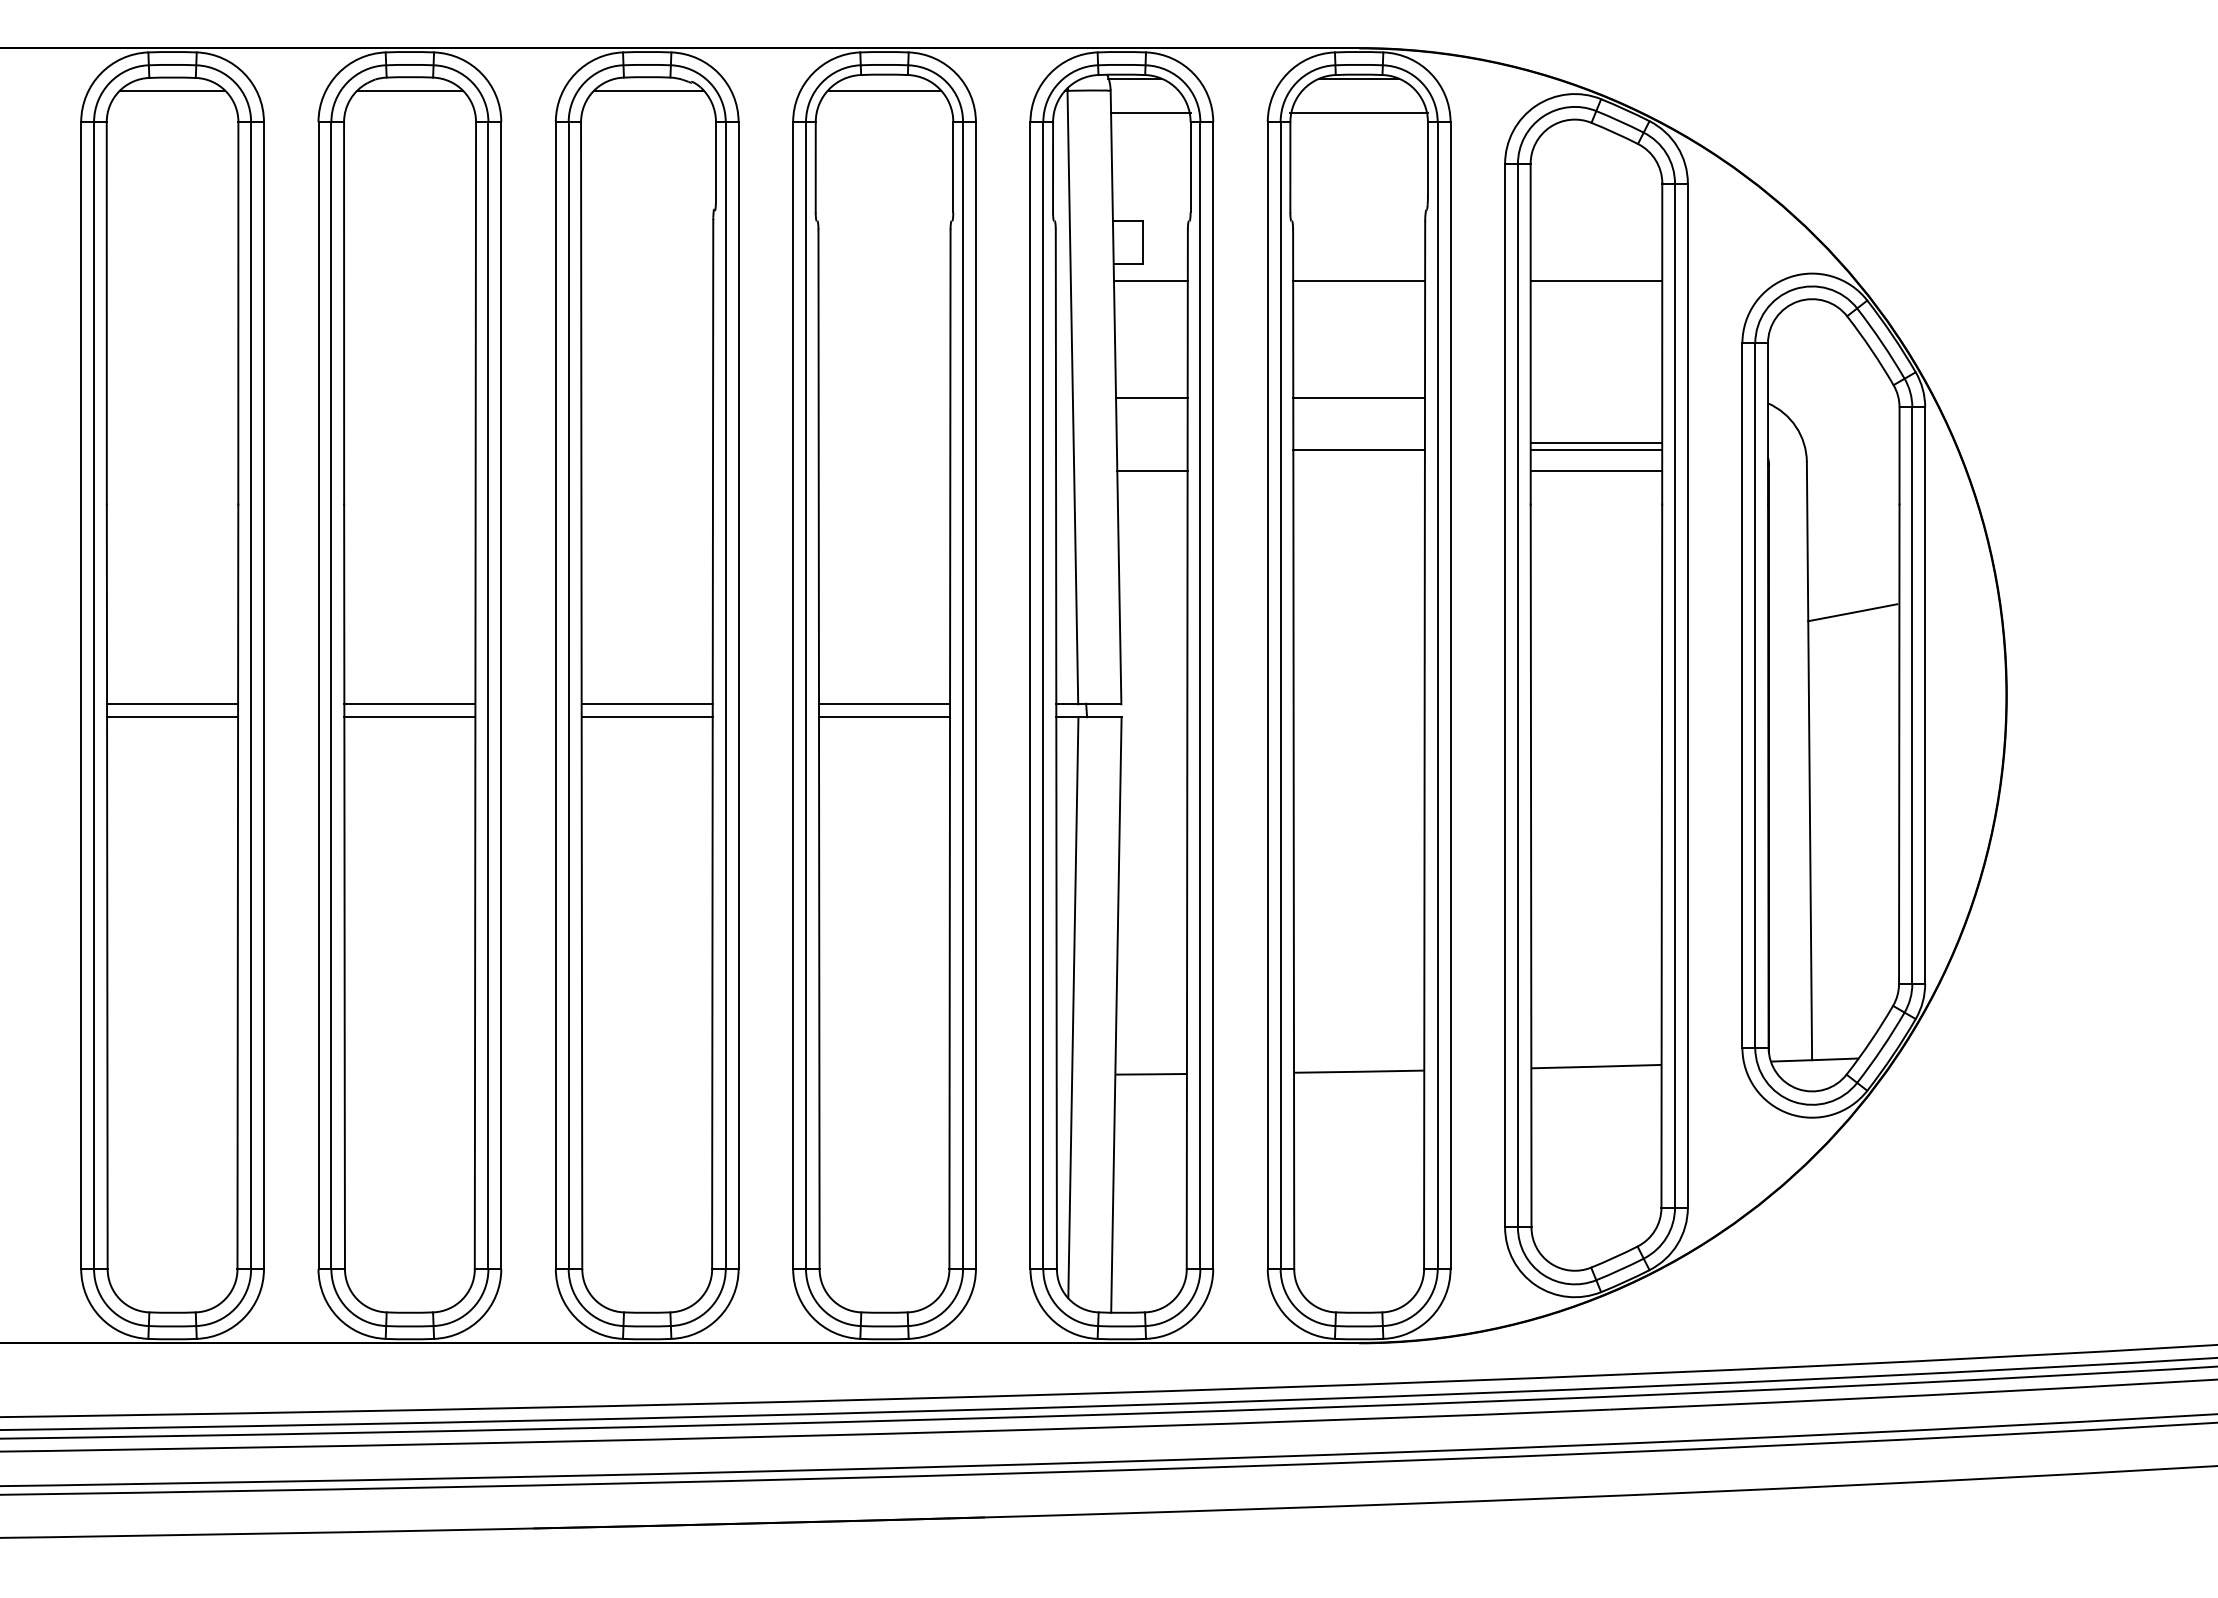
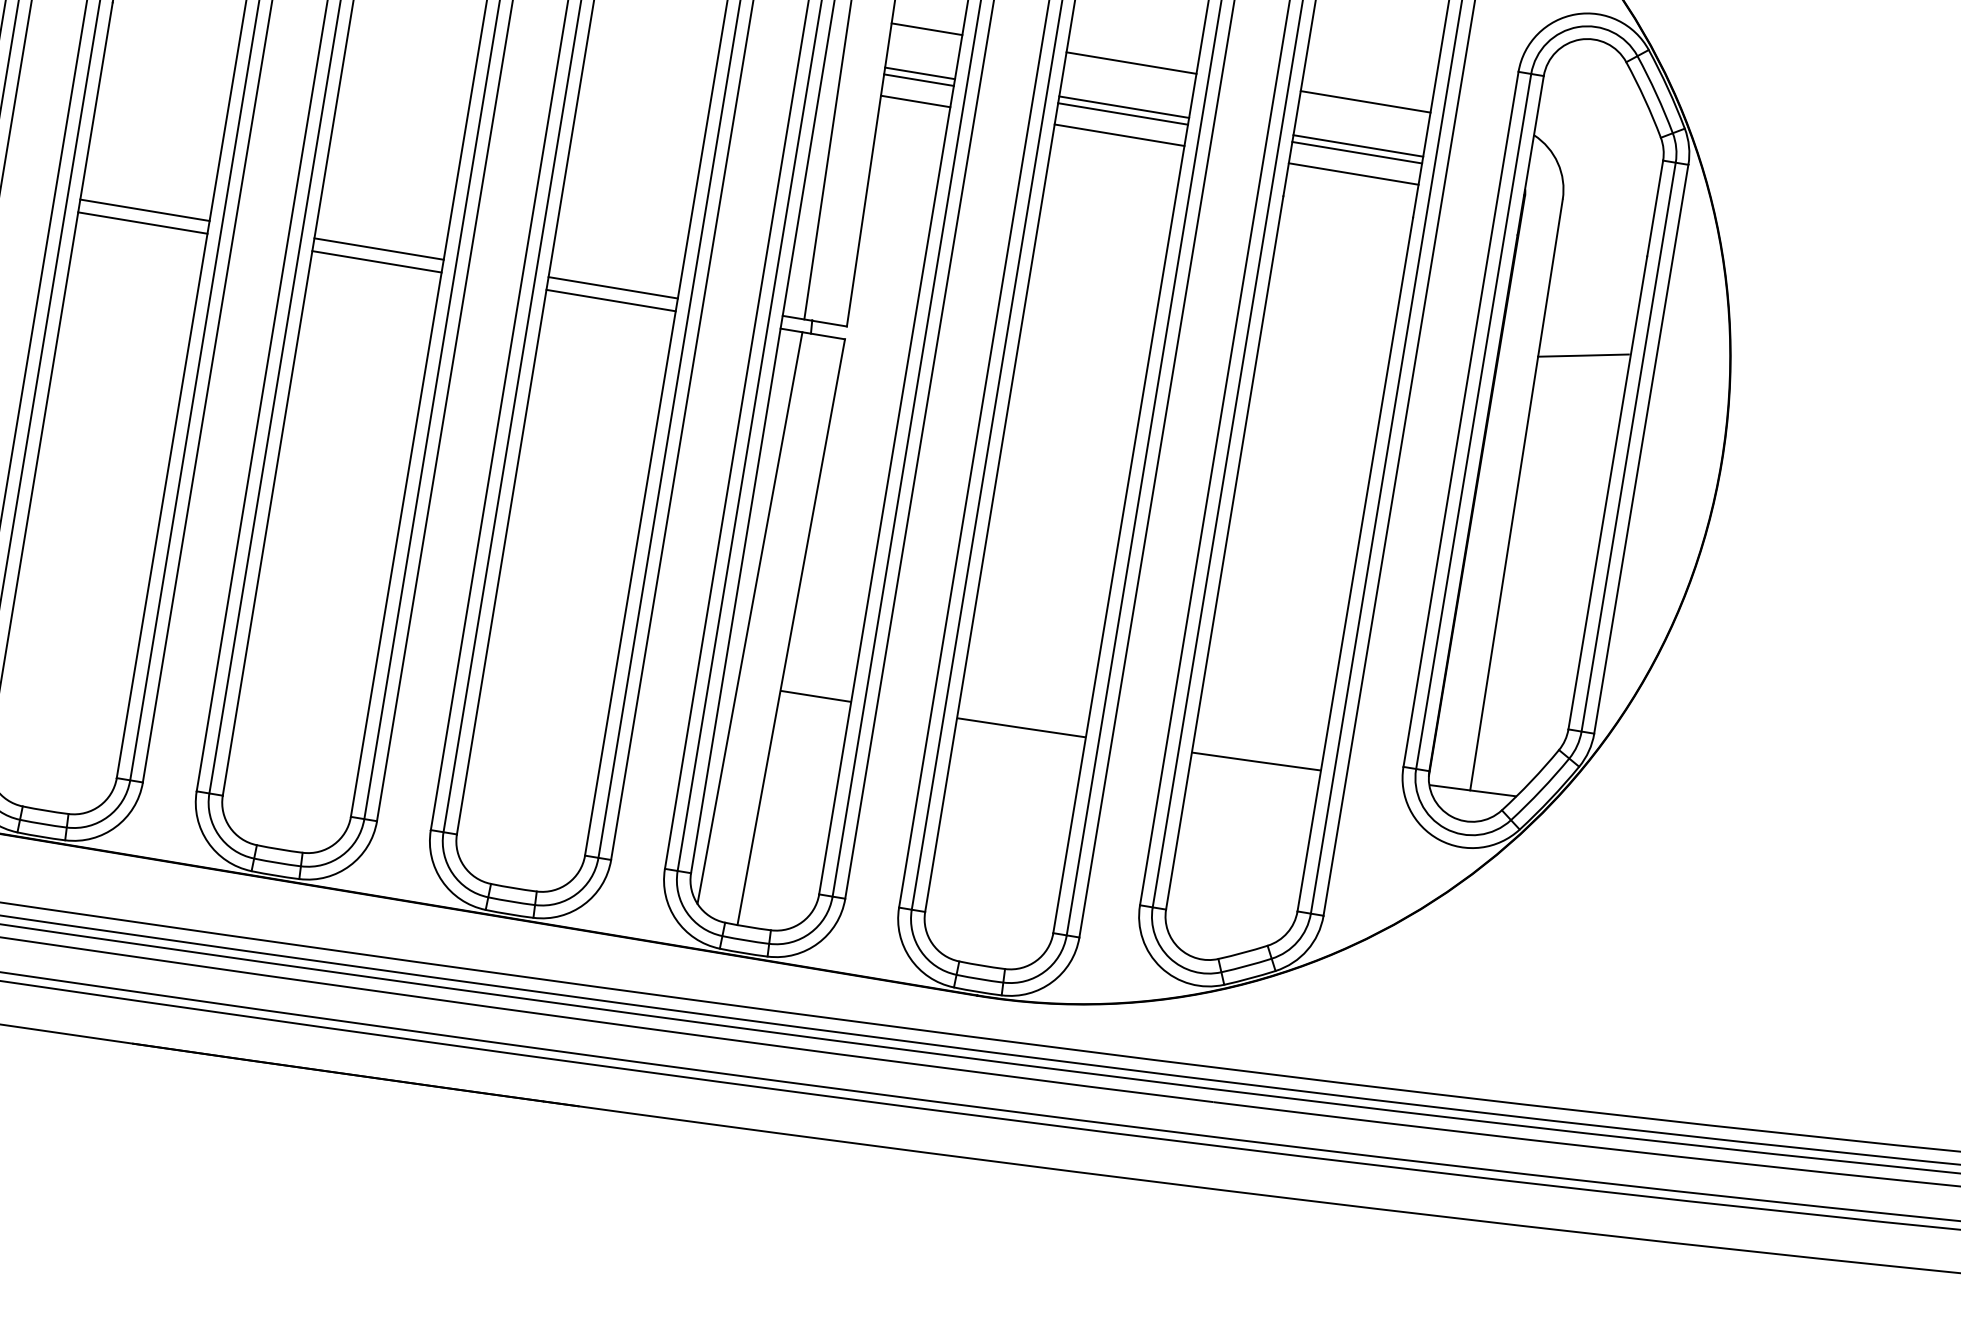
line: (1596, 397) -> (1365, 101), added
line: (1151, 442) -> (919, 73), added
line: (1358, 442) -> (1123, 106), added
line: (1151, 449) -> (918, 80), added
line: (1358, 471) -> (1118, 135), added

